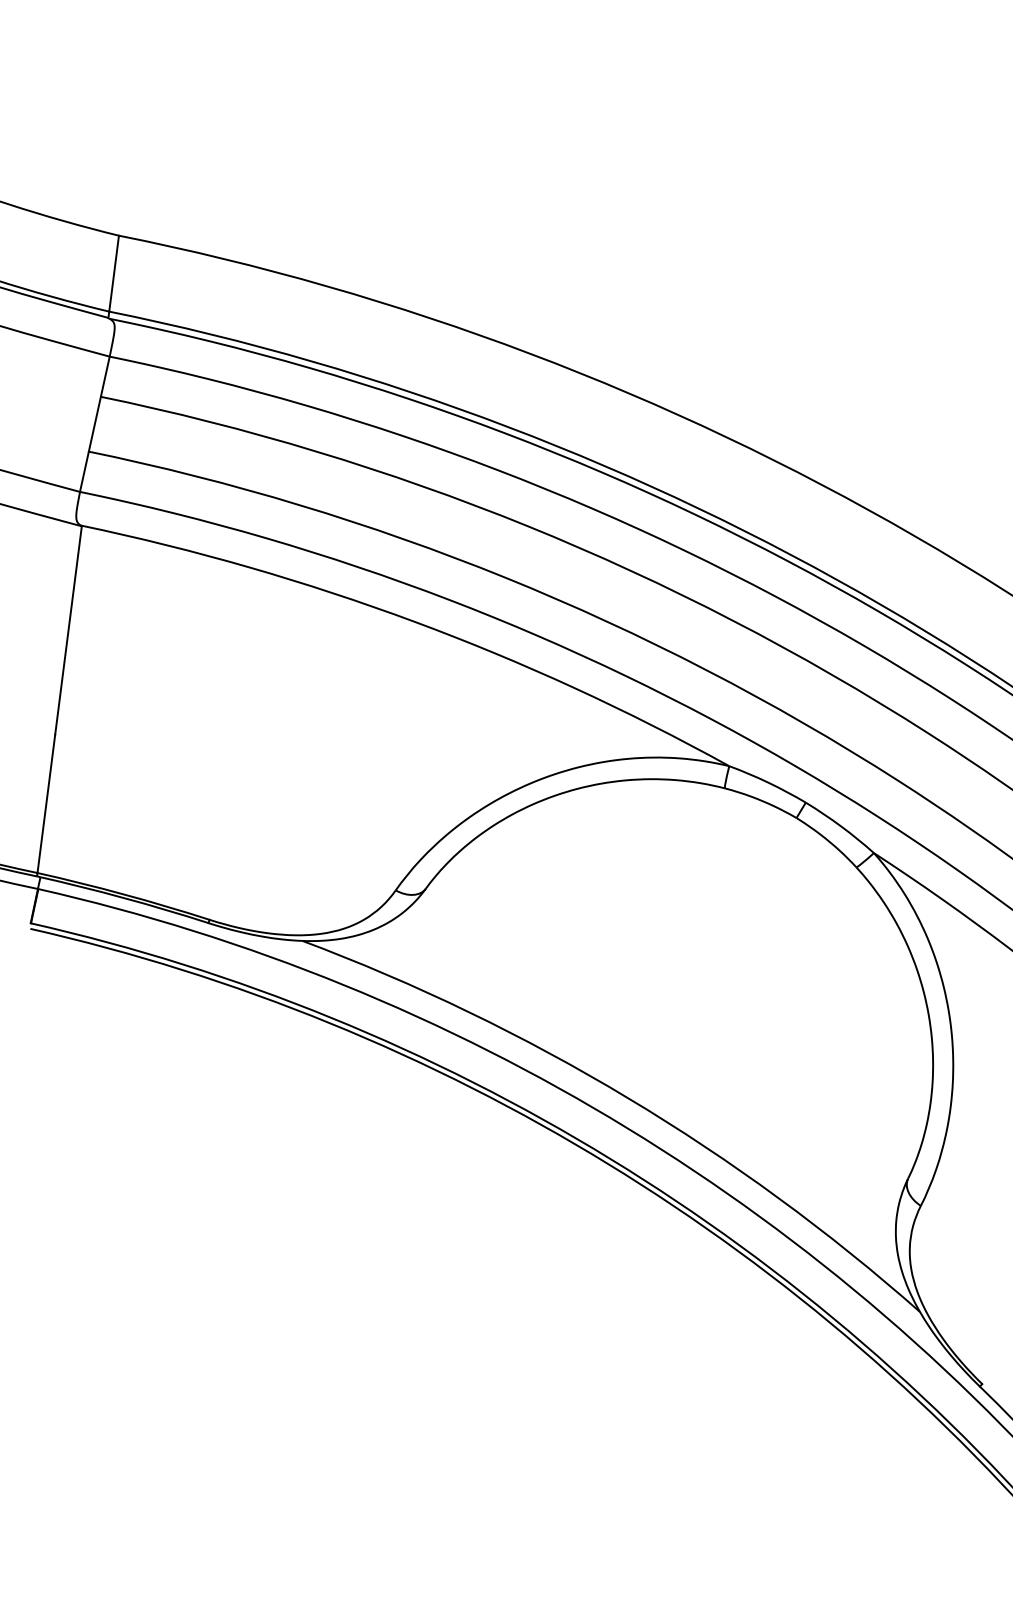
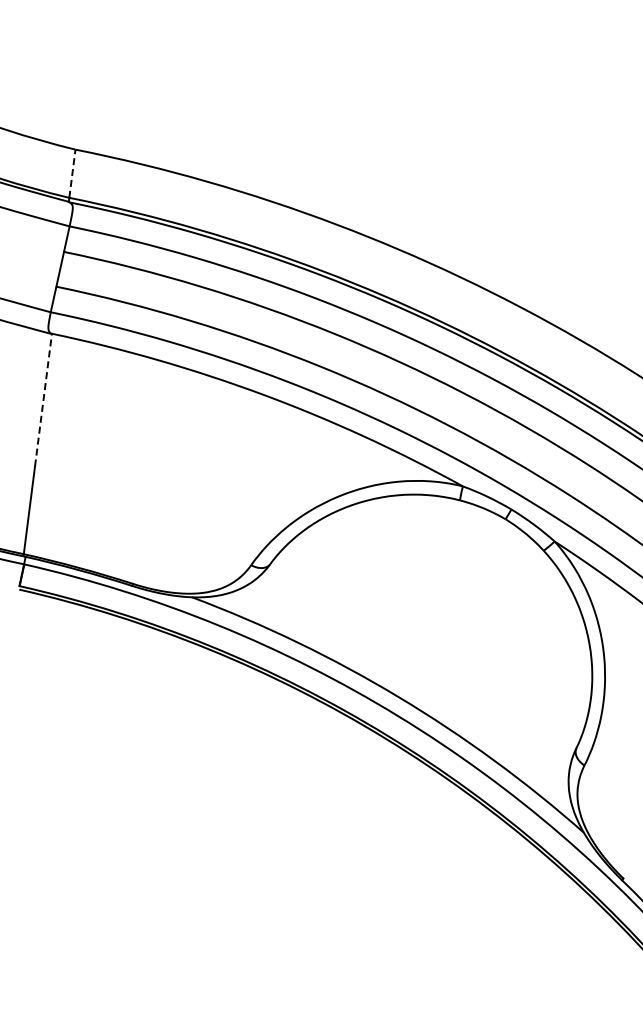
line: (114, 273) -> (72, 173), solid -> dashed
line: (68, 630) -> (43, 400), solid -> dashed

